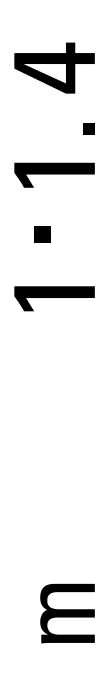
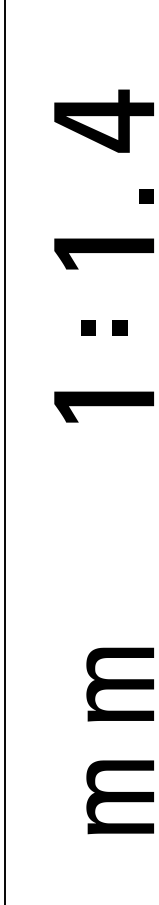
part: (41, 234) -> (88, 327), size x0.71
part: (66, 234) -> (119, 327), added
fill: (67, 522) -> (120, 684), added

